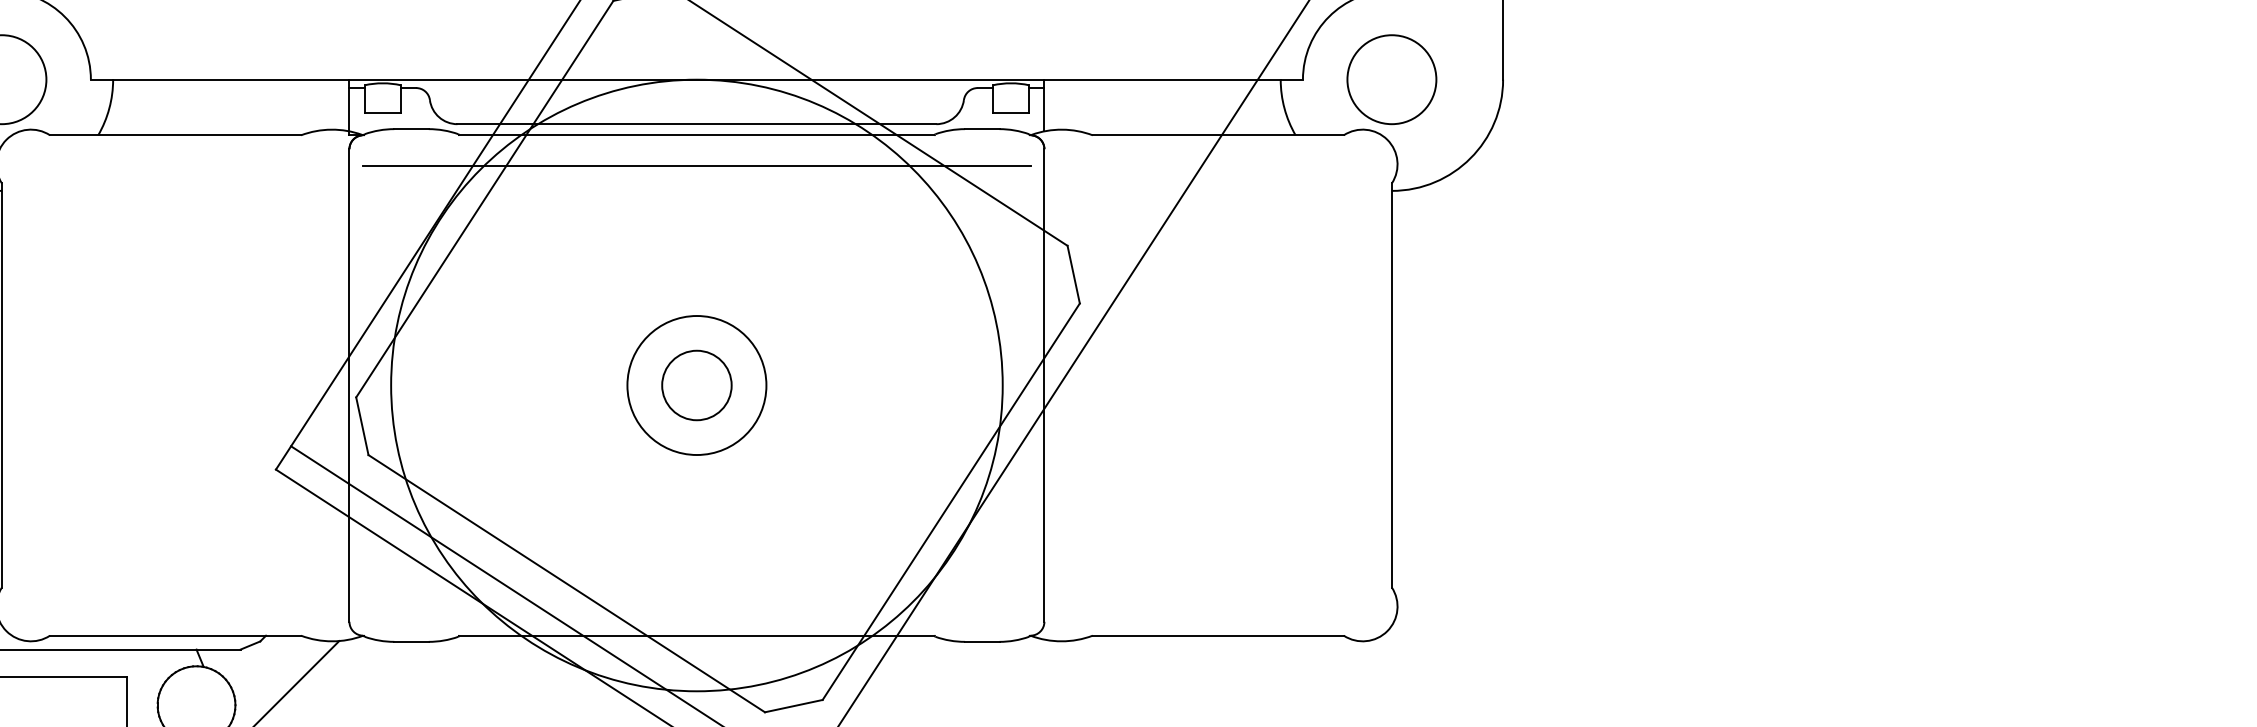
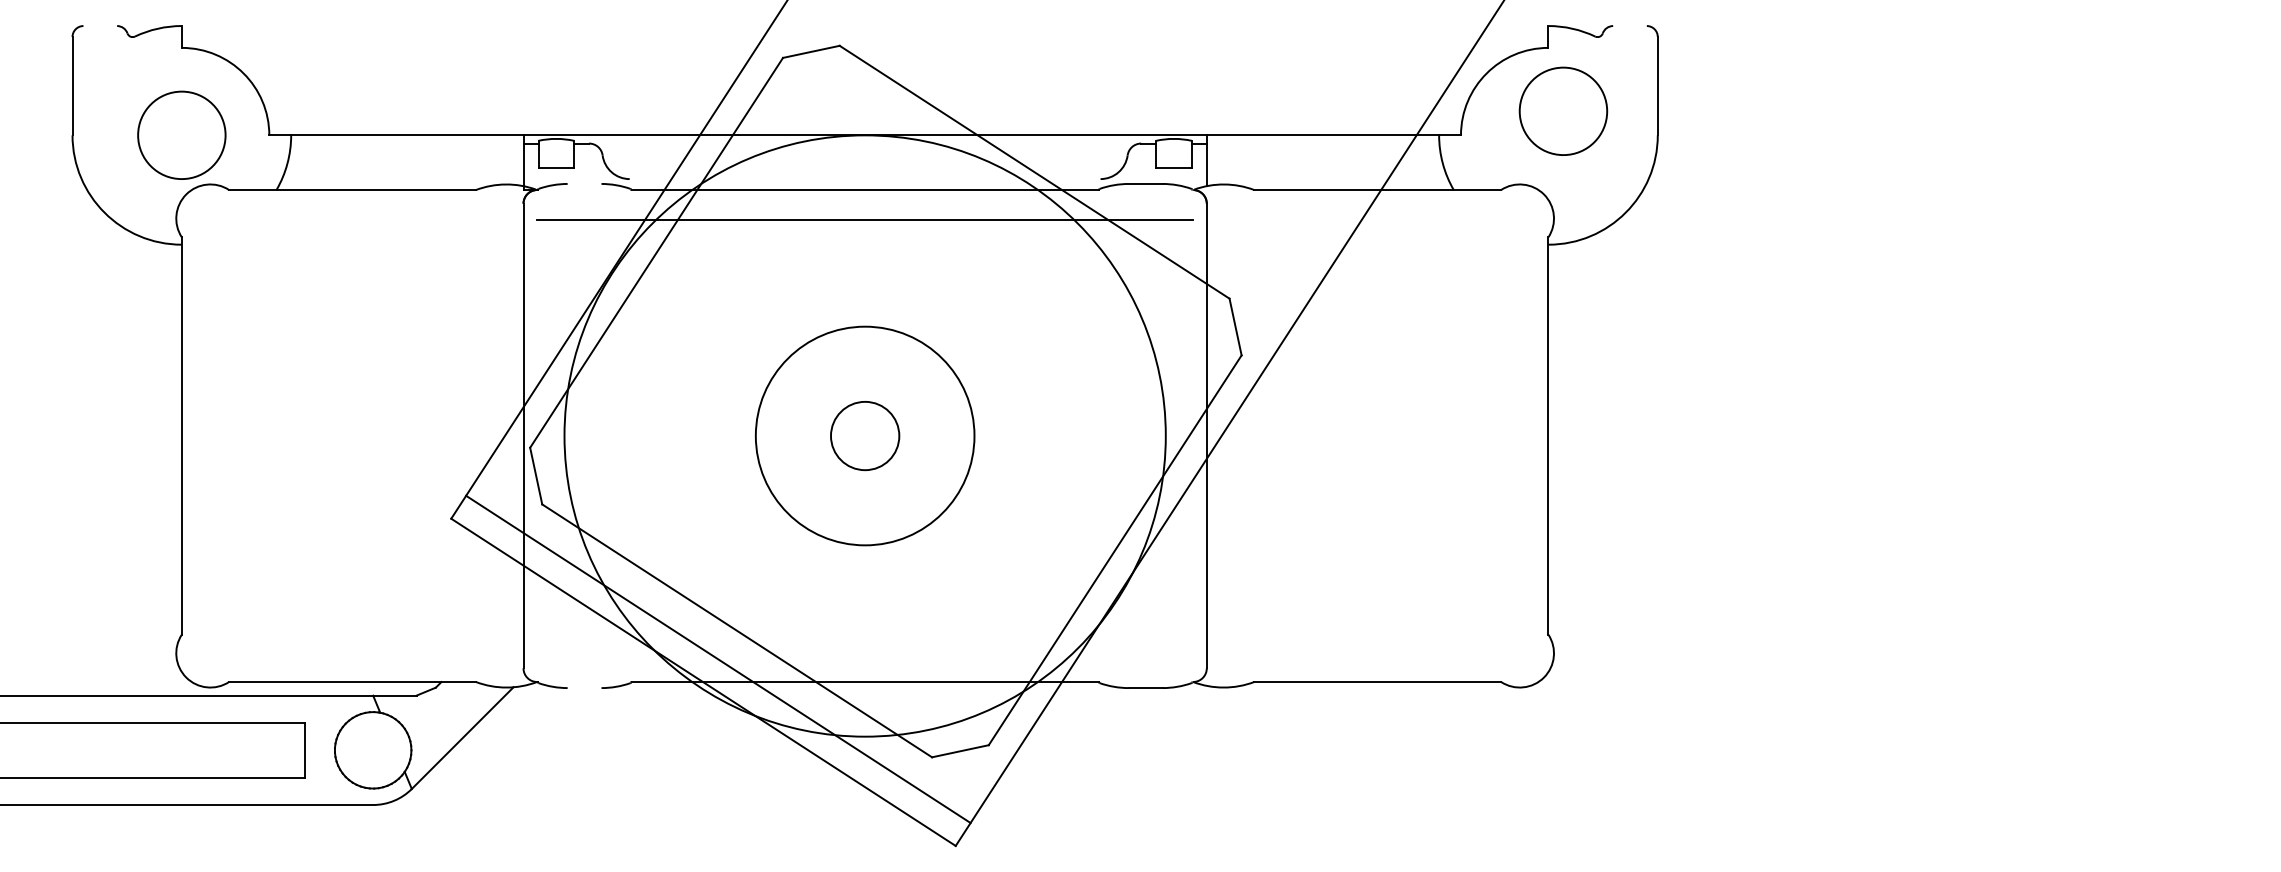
circle: (1391, 78) -> (1563, 110), moved
line: (696, 124) -> (864, 179), removed
line: (411, 128) -> (584, 183), removed
circle: (696, 384) -> (864, 435), size x1.6
line: (411, 642) -> (584, 688), removed

